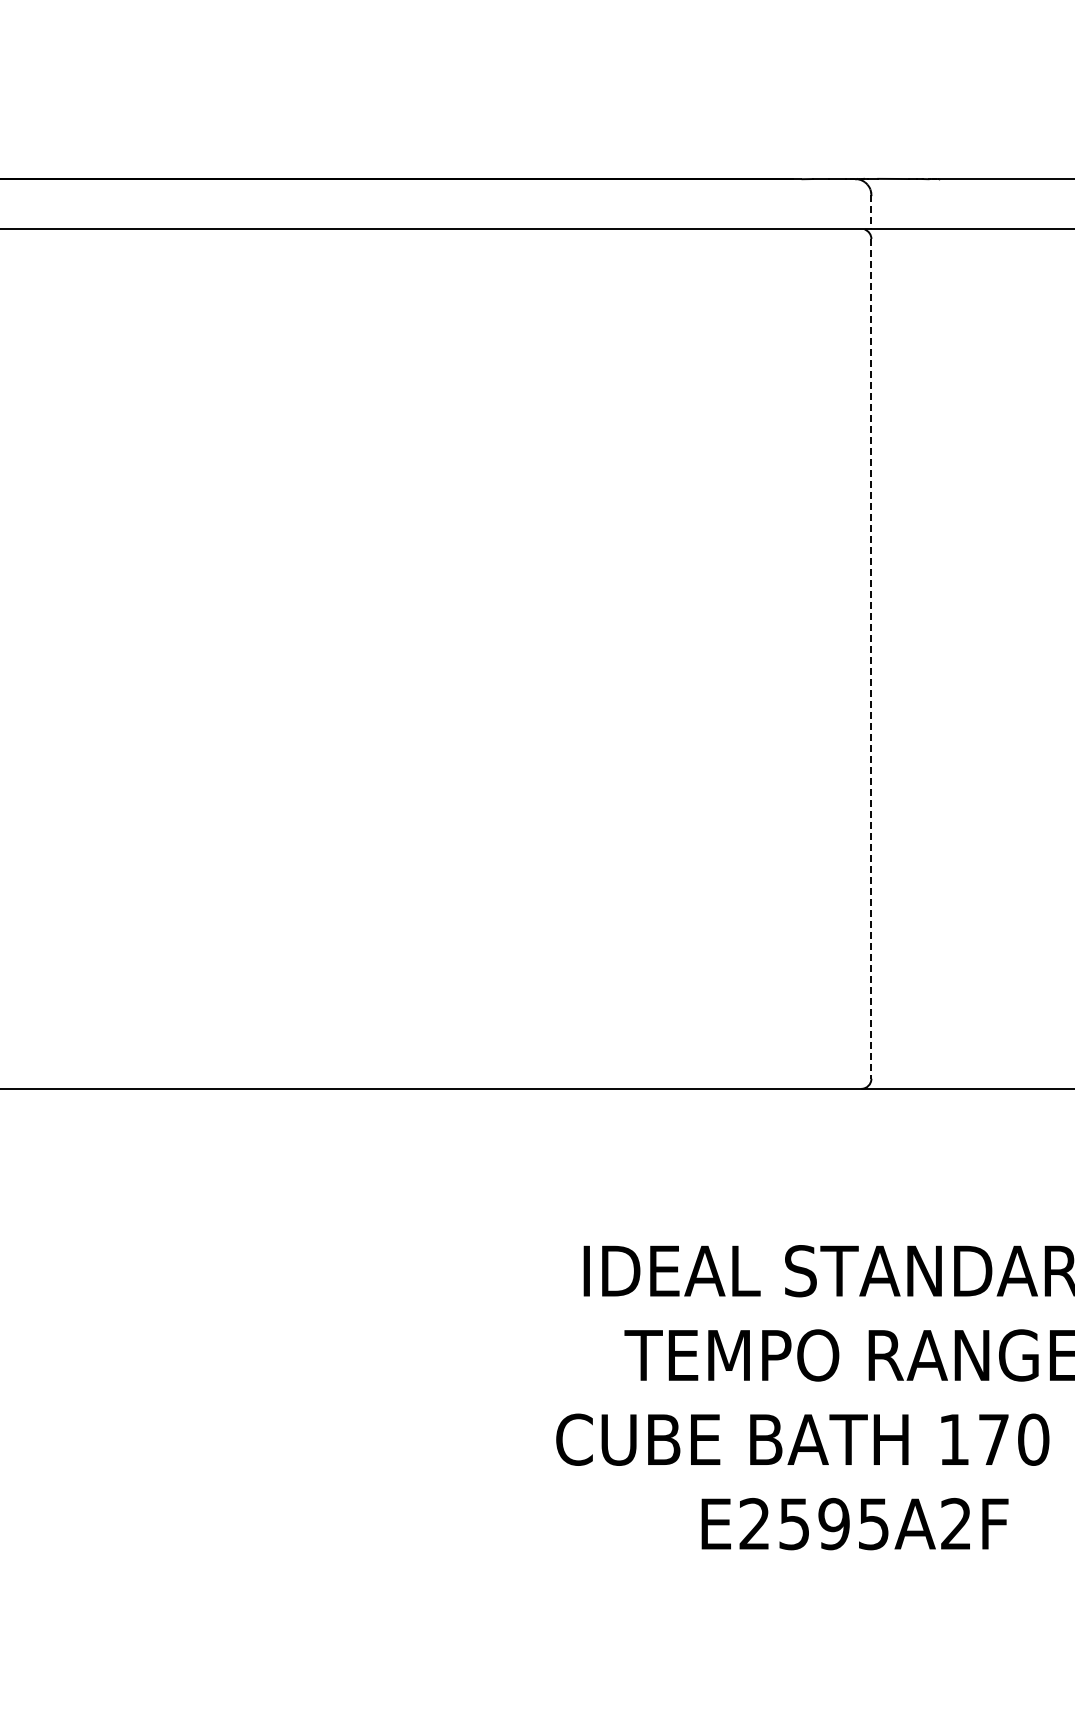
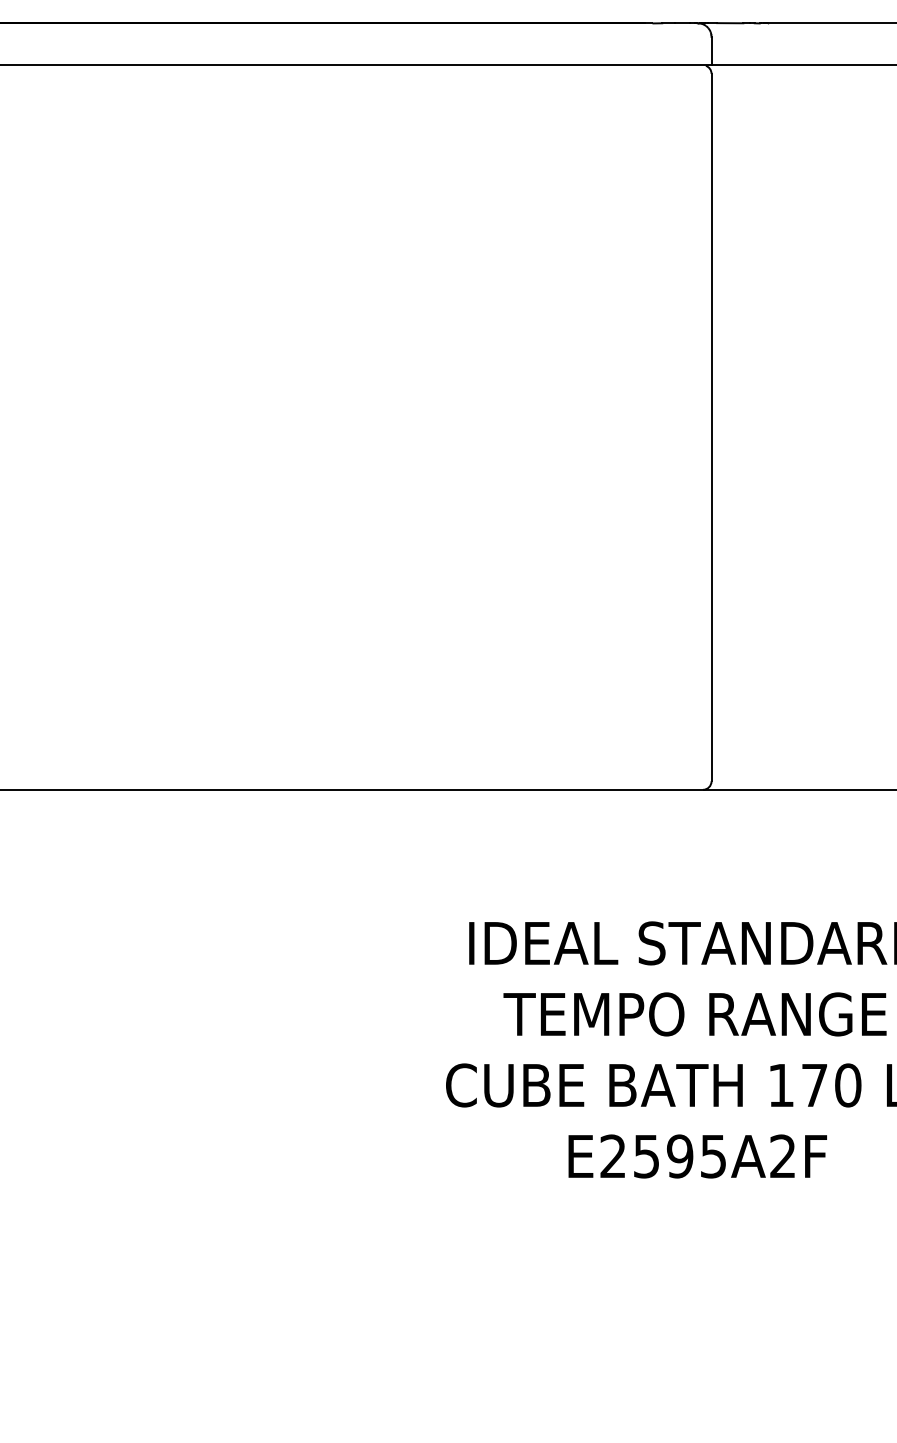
line: (871, 212) -> (711, 51), dashed -> solid
line: (871, 658) -> (711, 427), dashed -> solid

